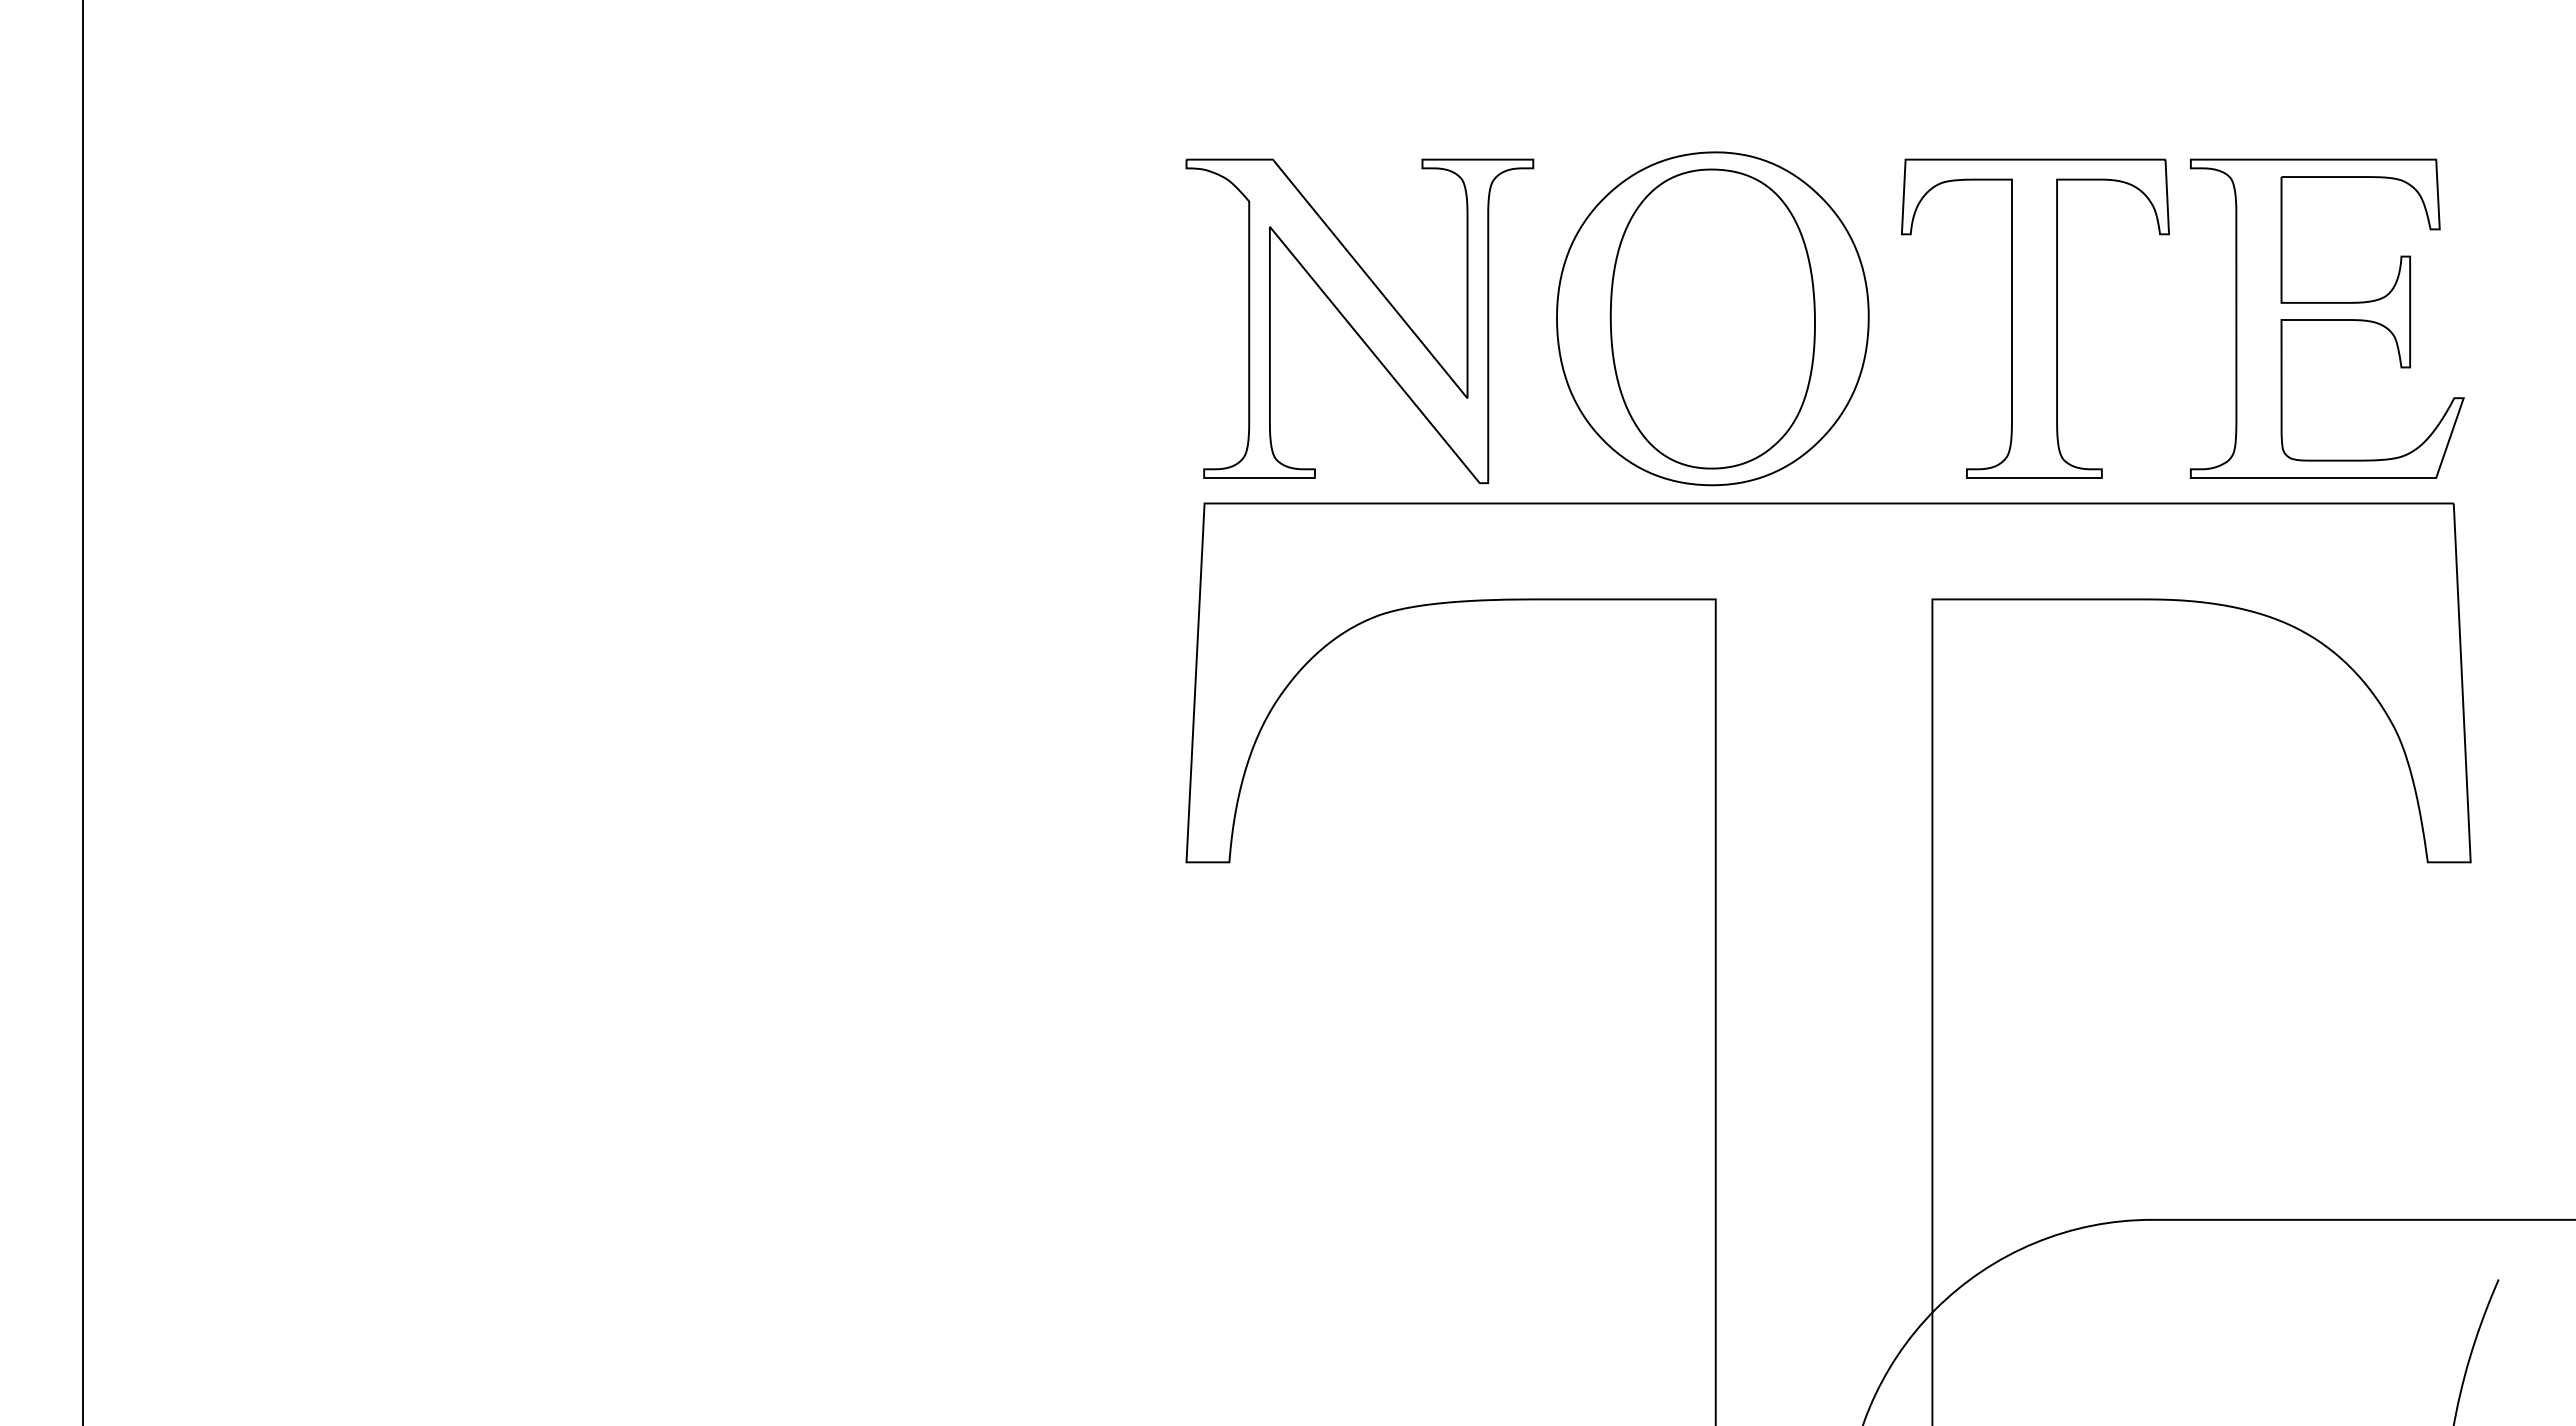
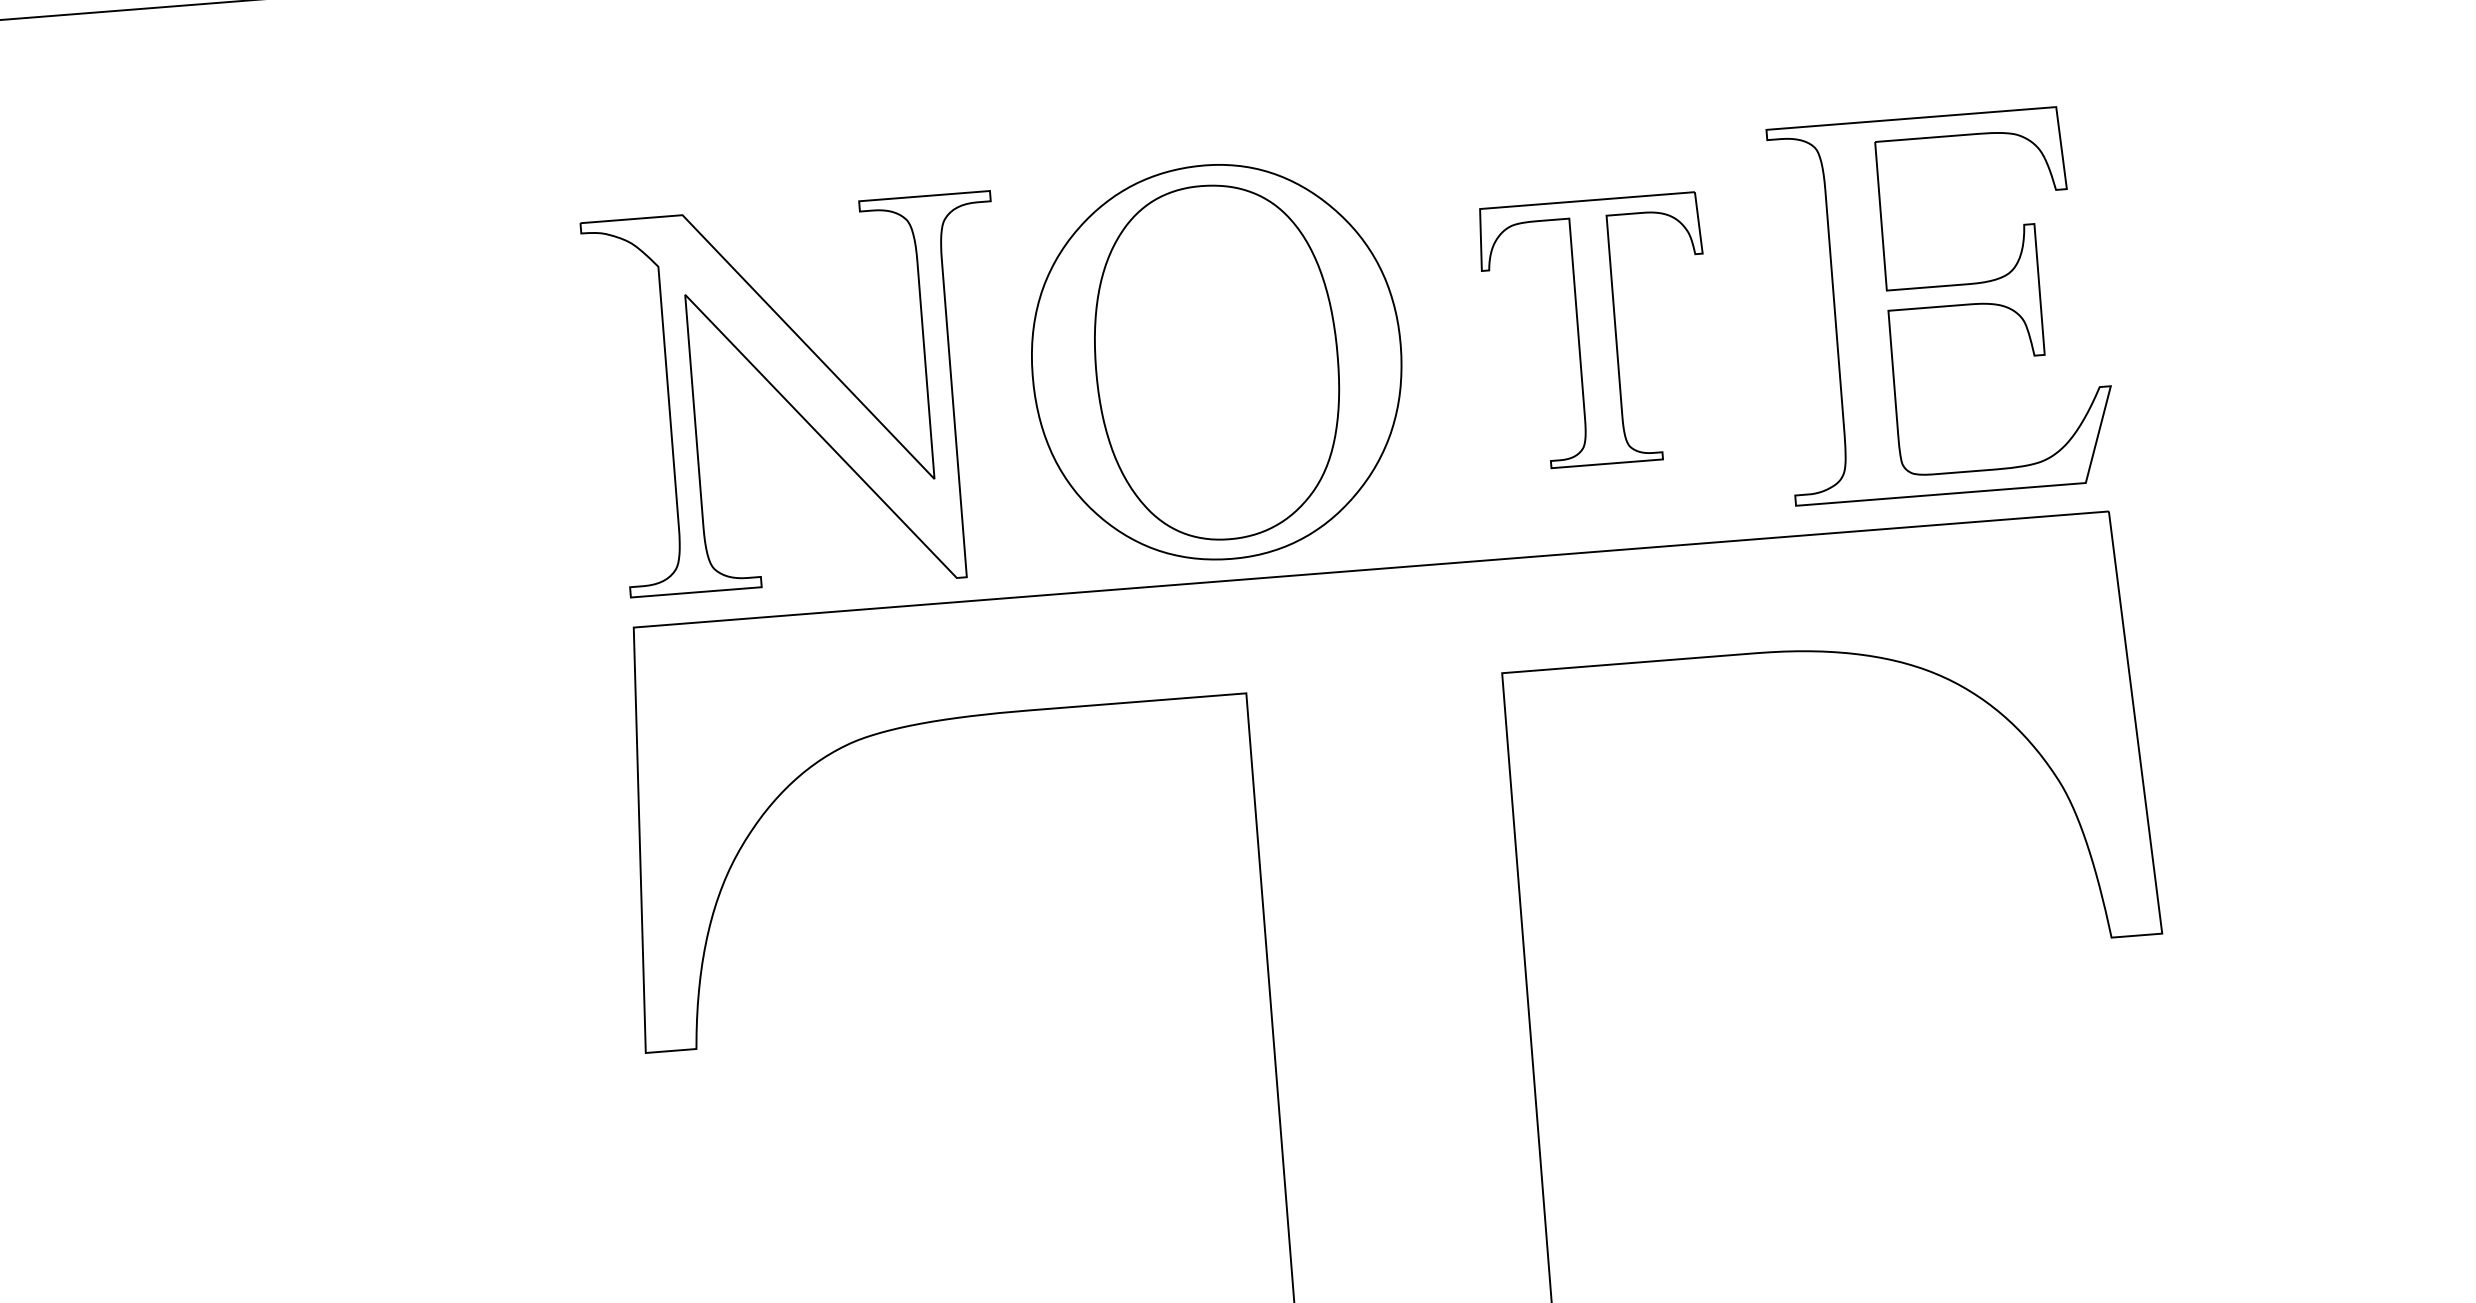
part: (2035, 318) -> (1597, 331), size x0.7

